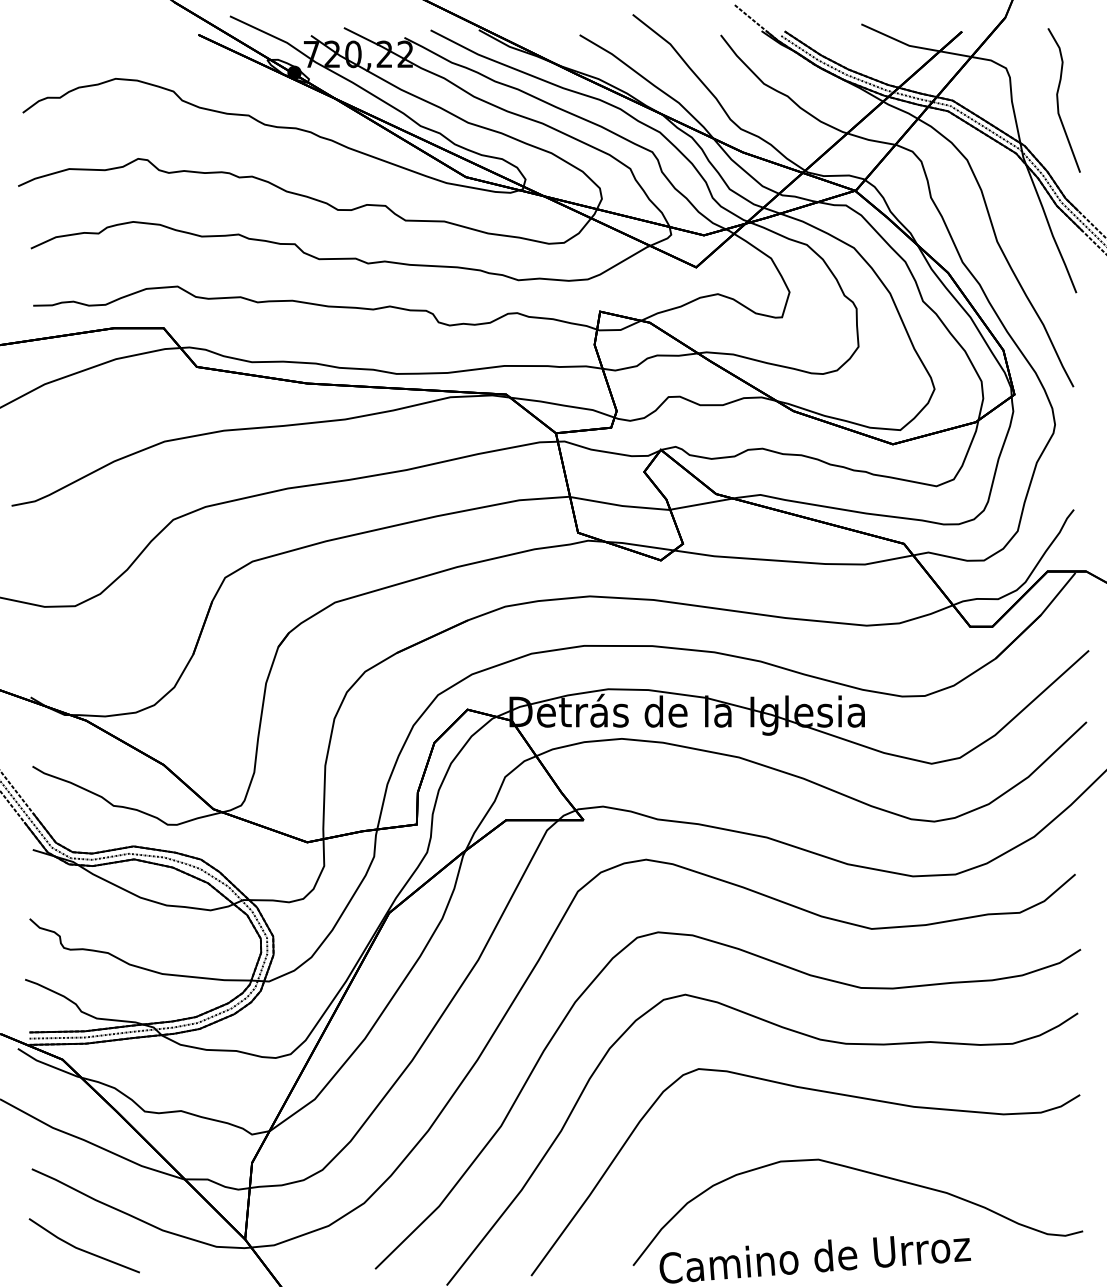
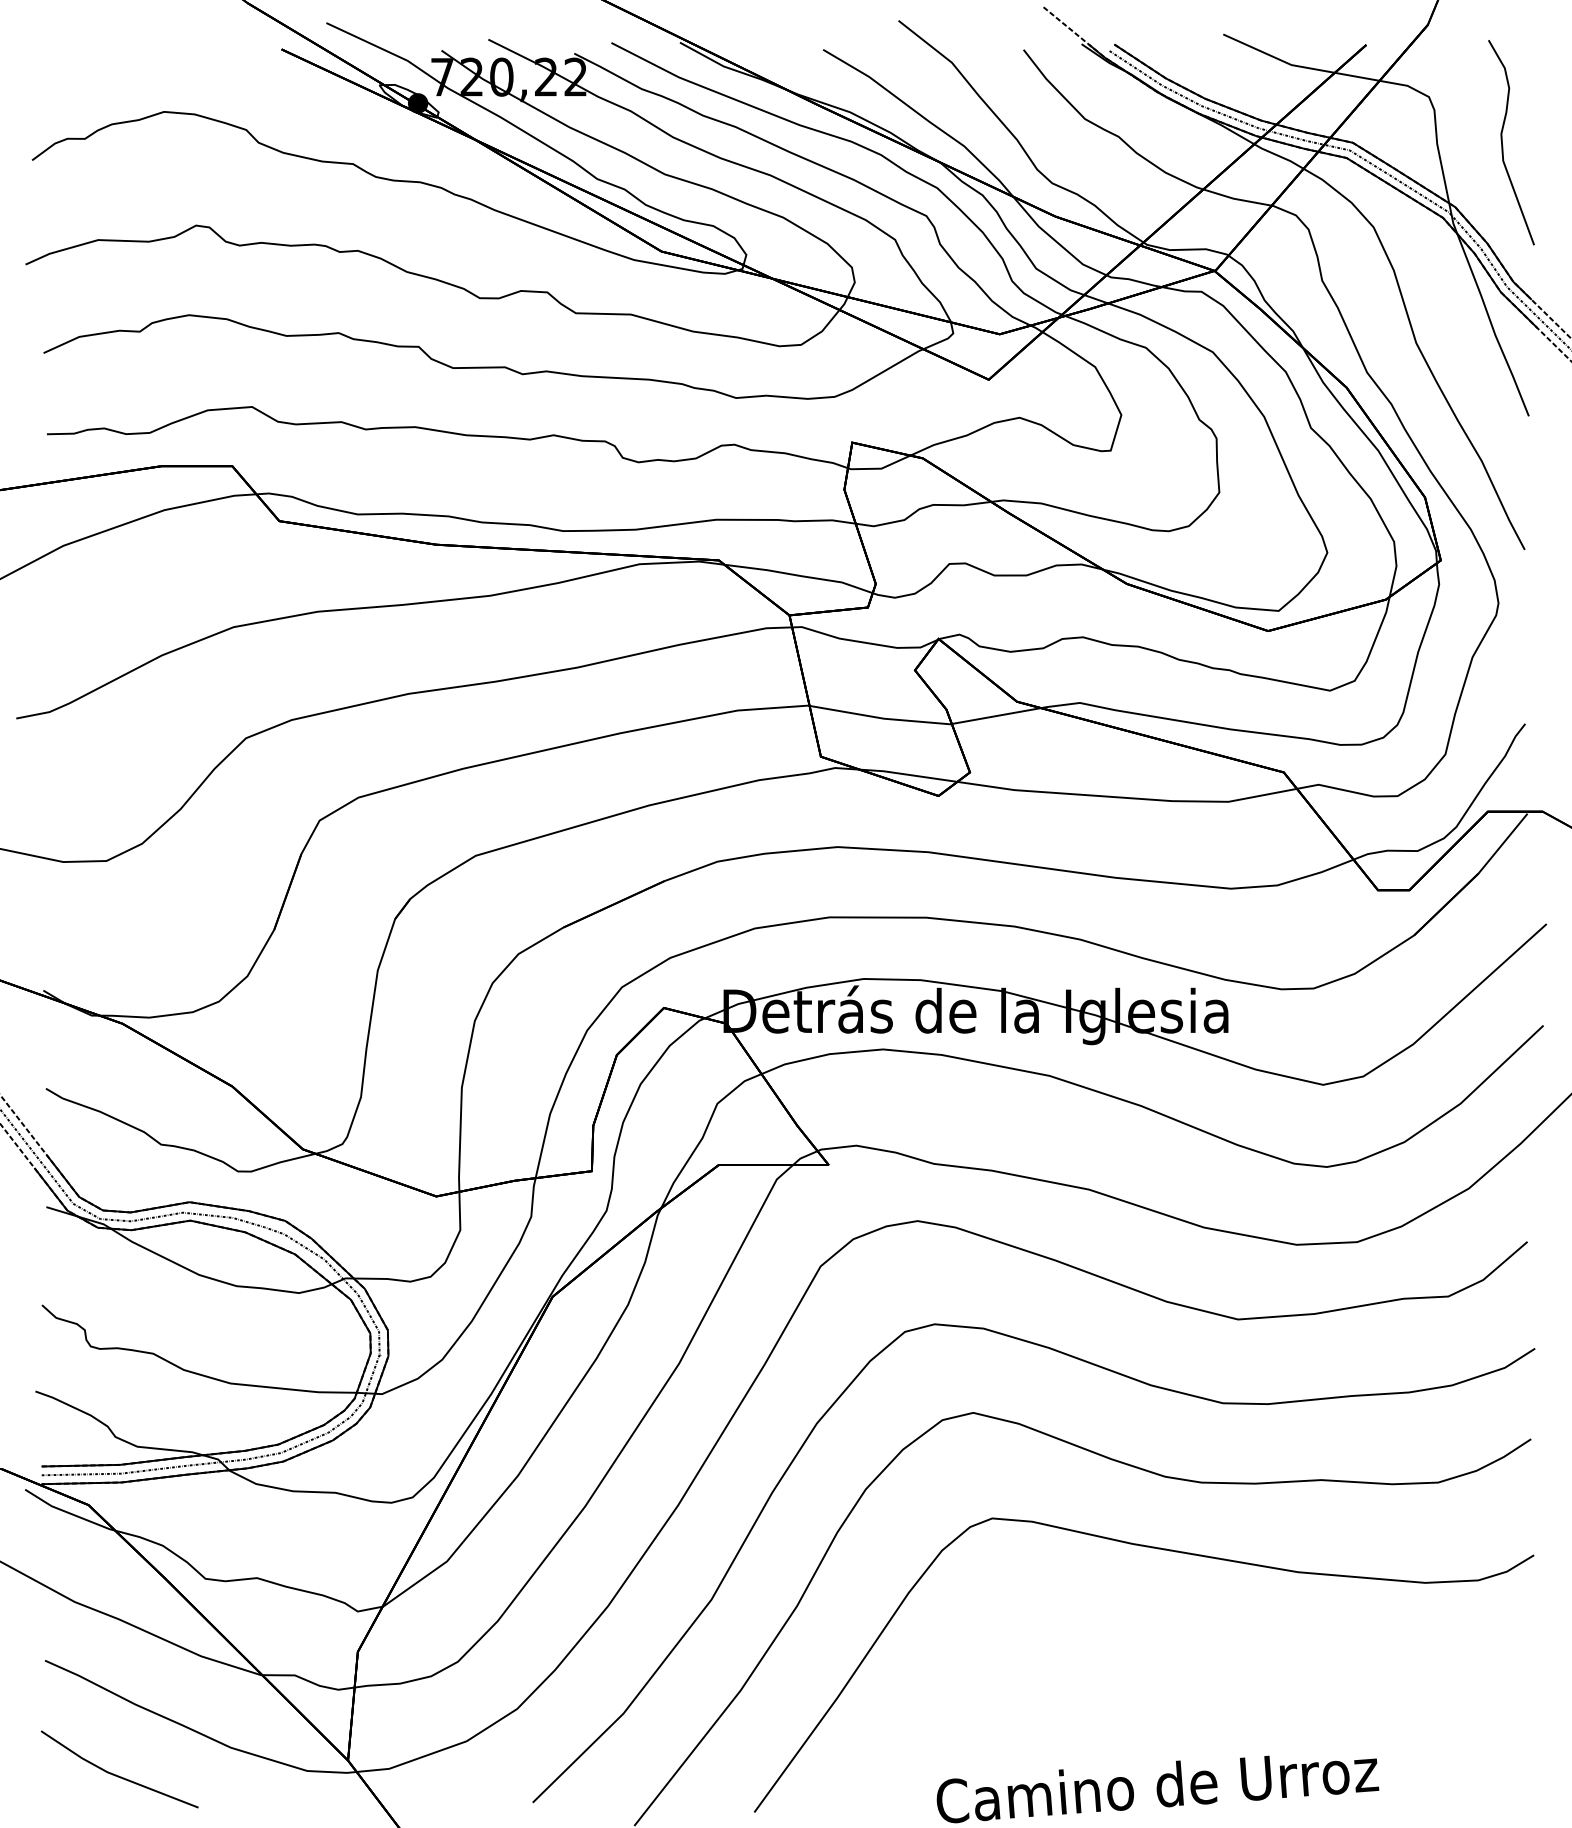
part: (867, 1173) -> (1232, 1666), removed

